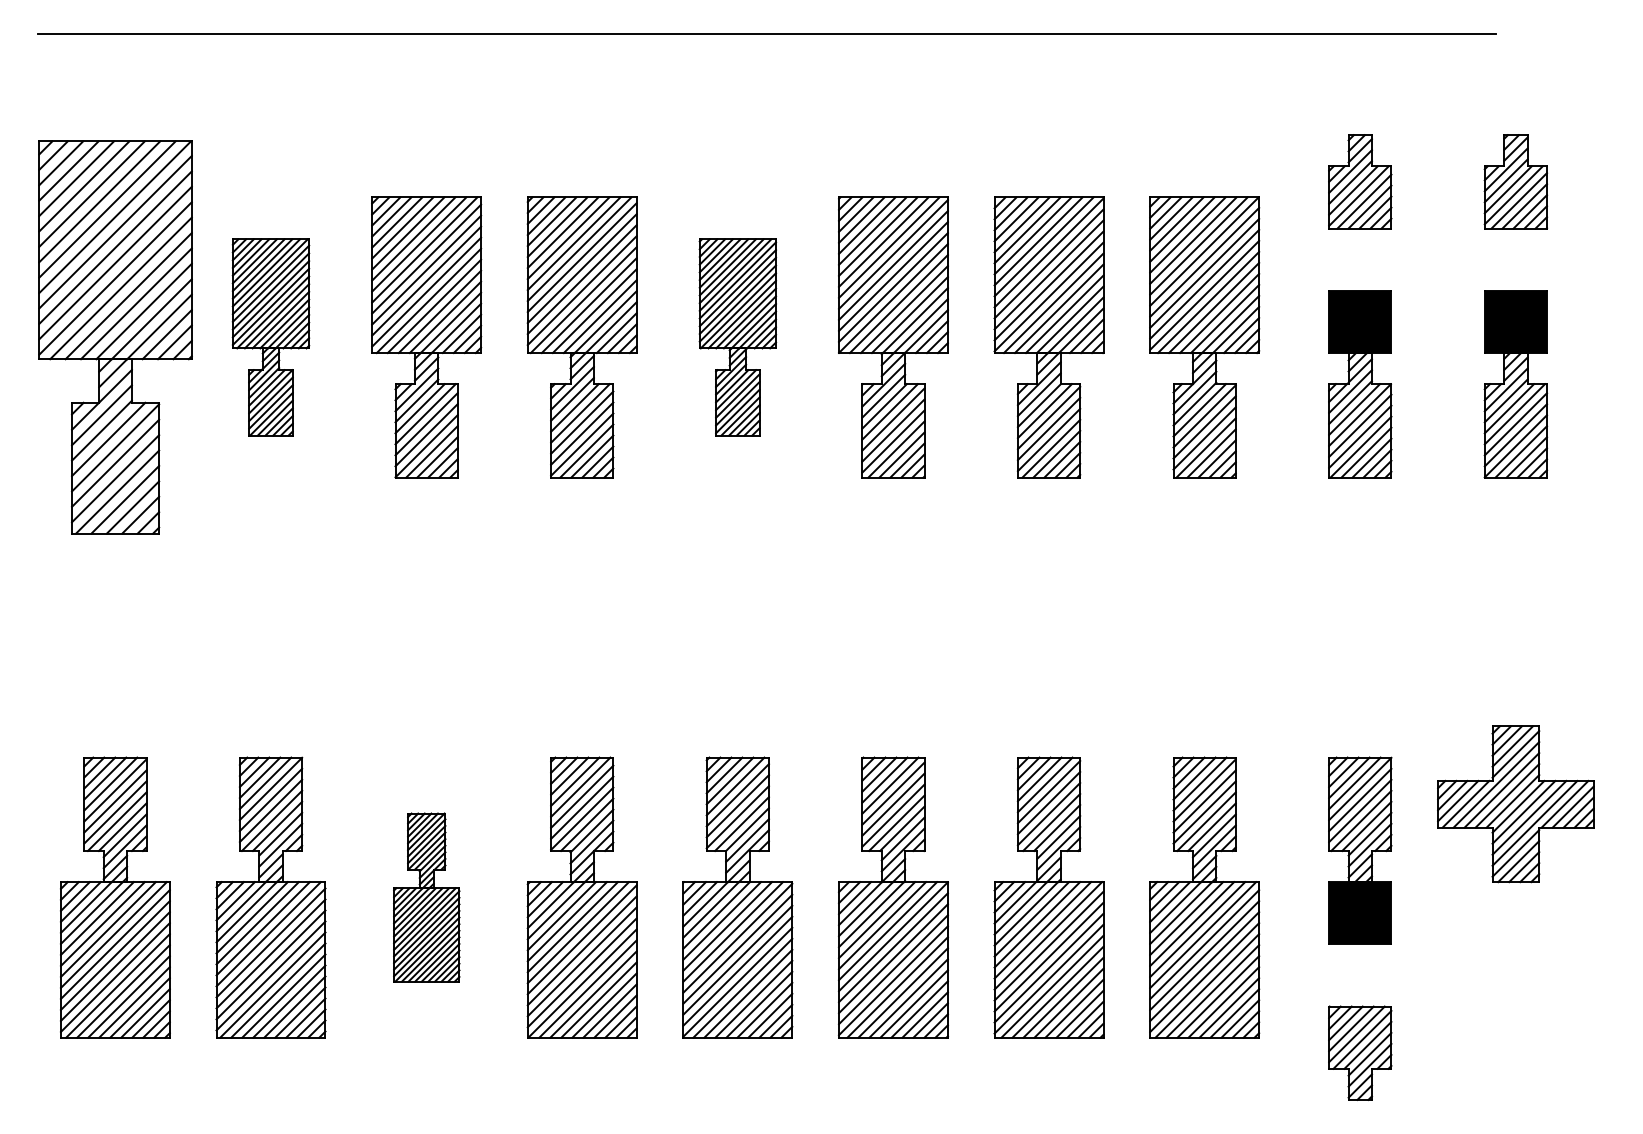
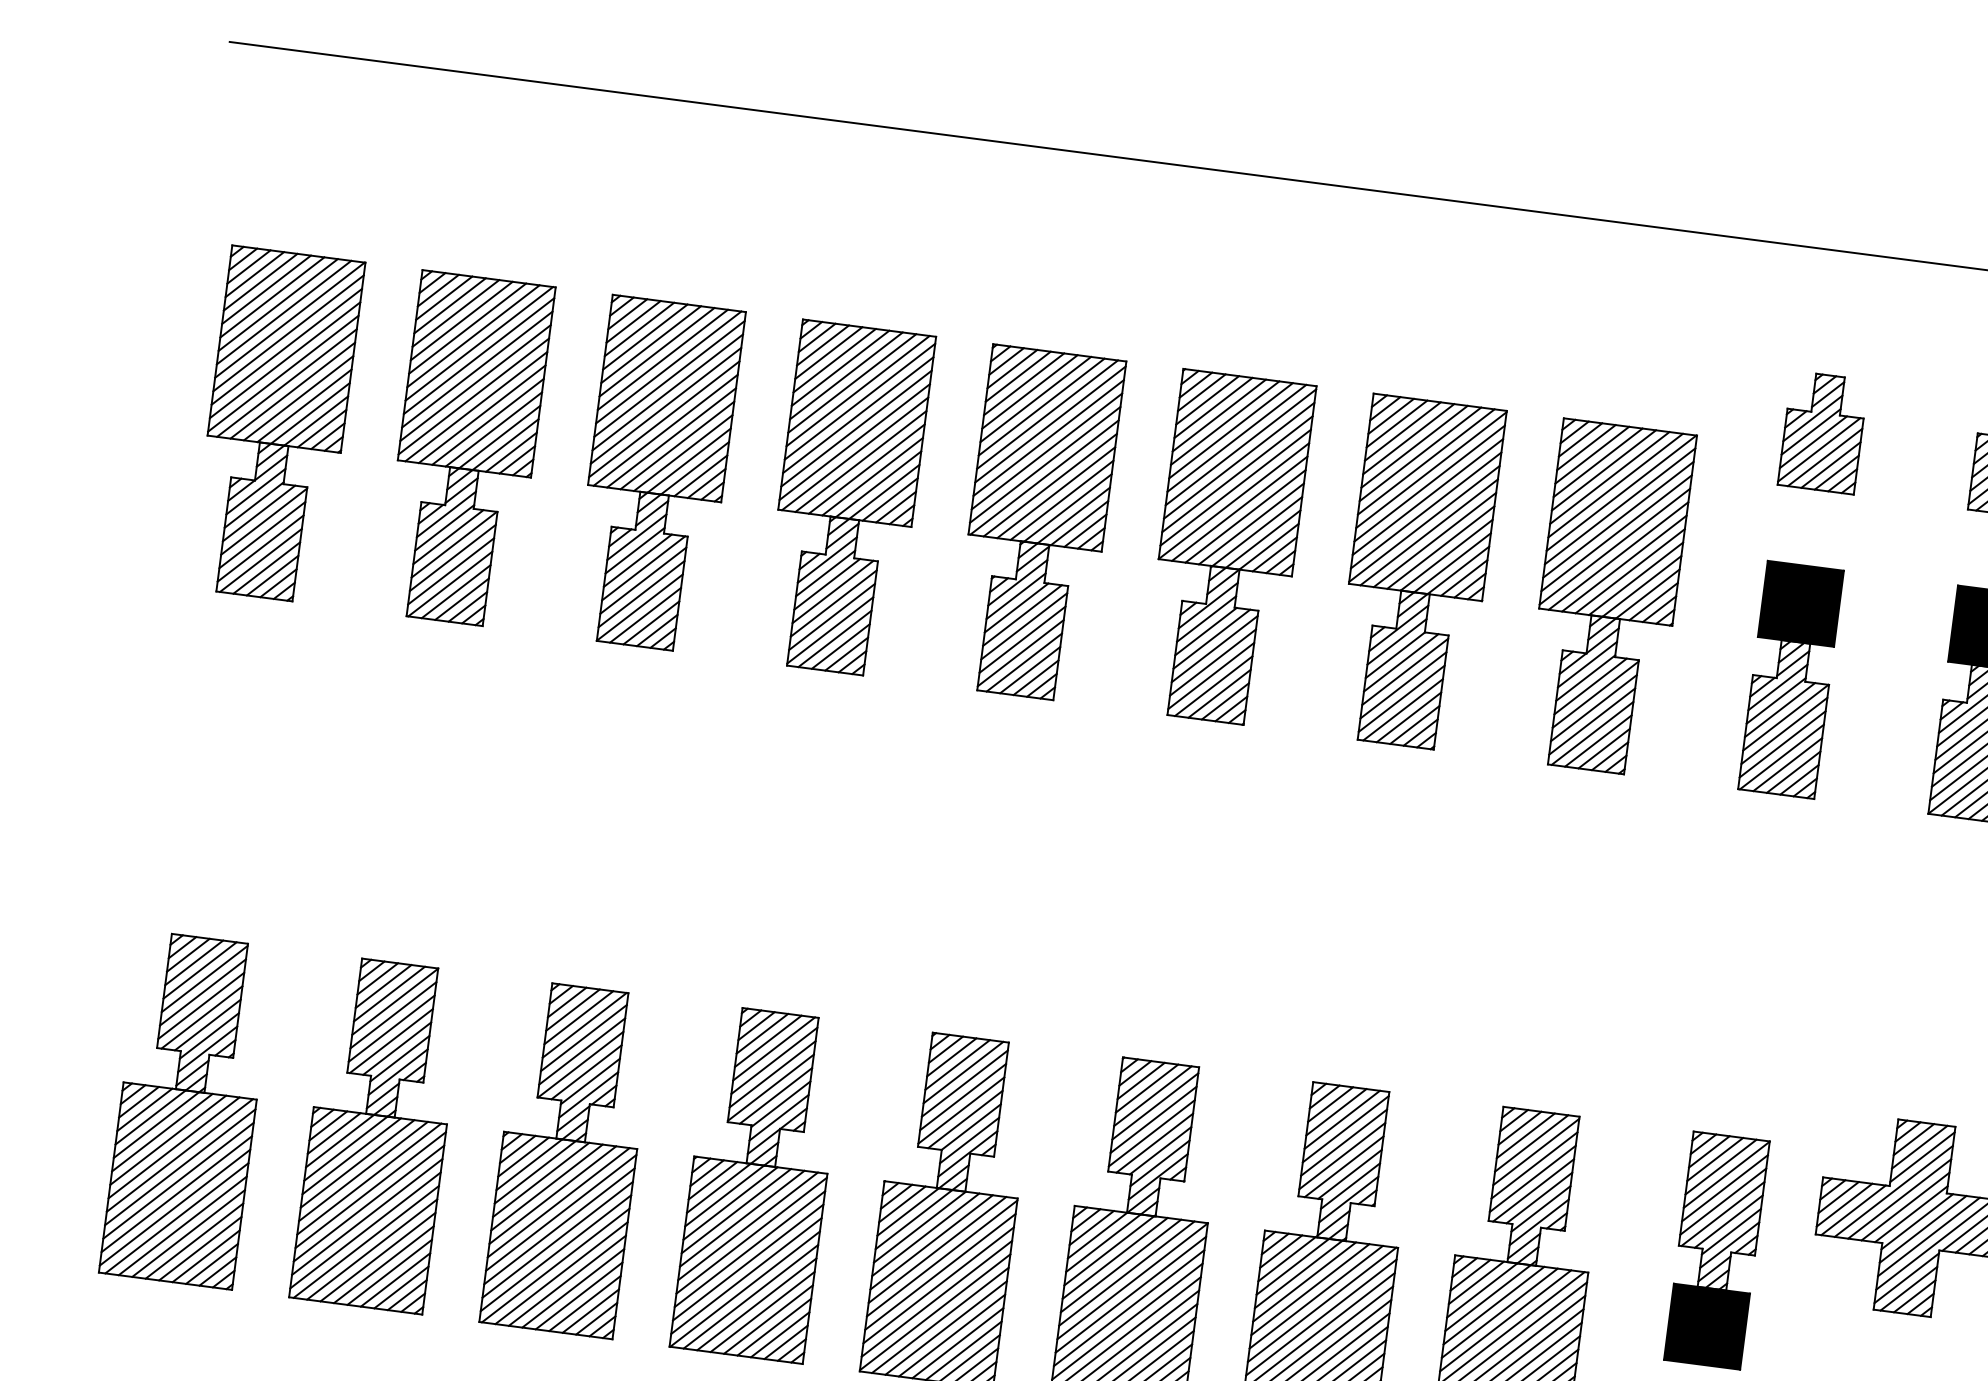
part: (114, 337) -> (275, 425), size x0.71
part: (270, 337) -> (466, 449), size x1.43
part: (737, 337) -> (1037, 524), size x1.43
part: (426, 897) -> (568, 1159), size x1.67

